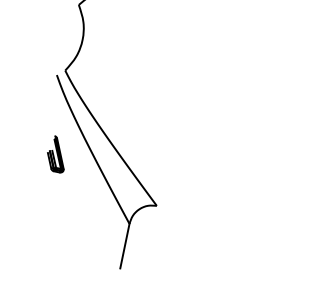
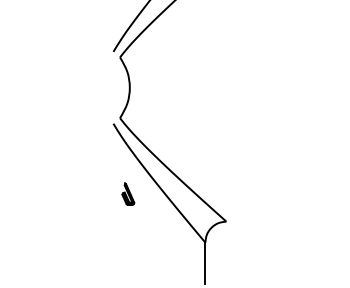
part: (56, 153) -> (127, 193), size x0.7

